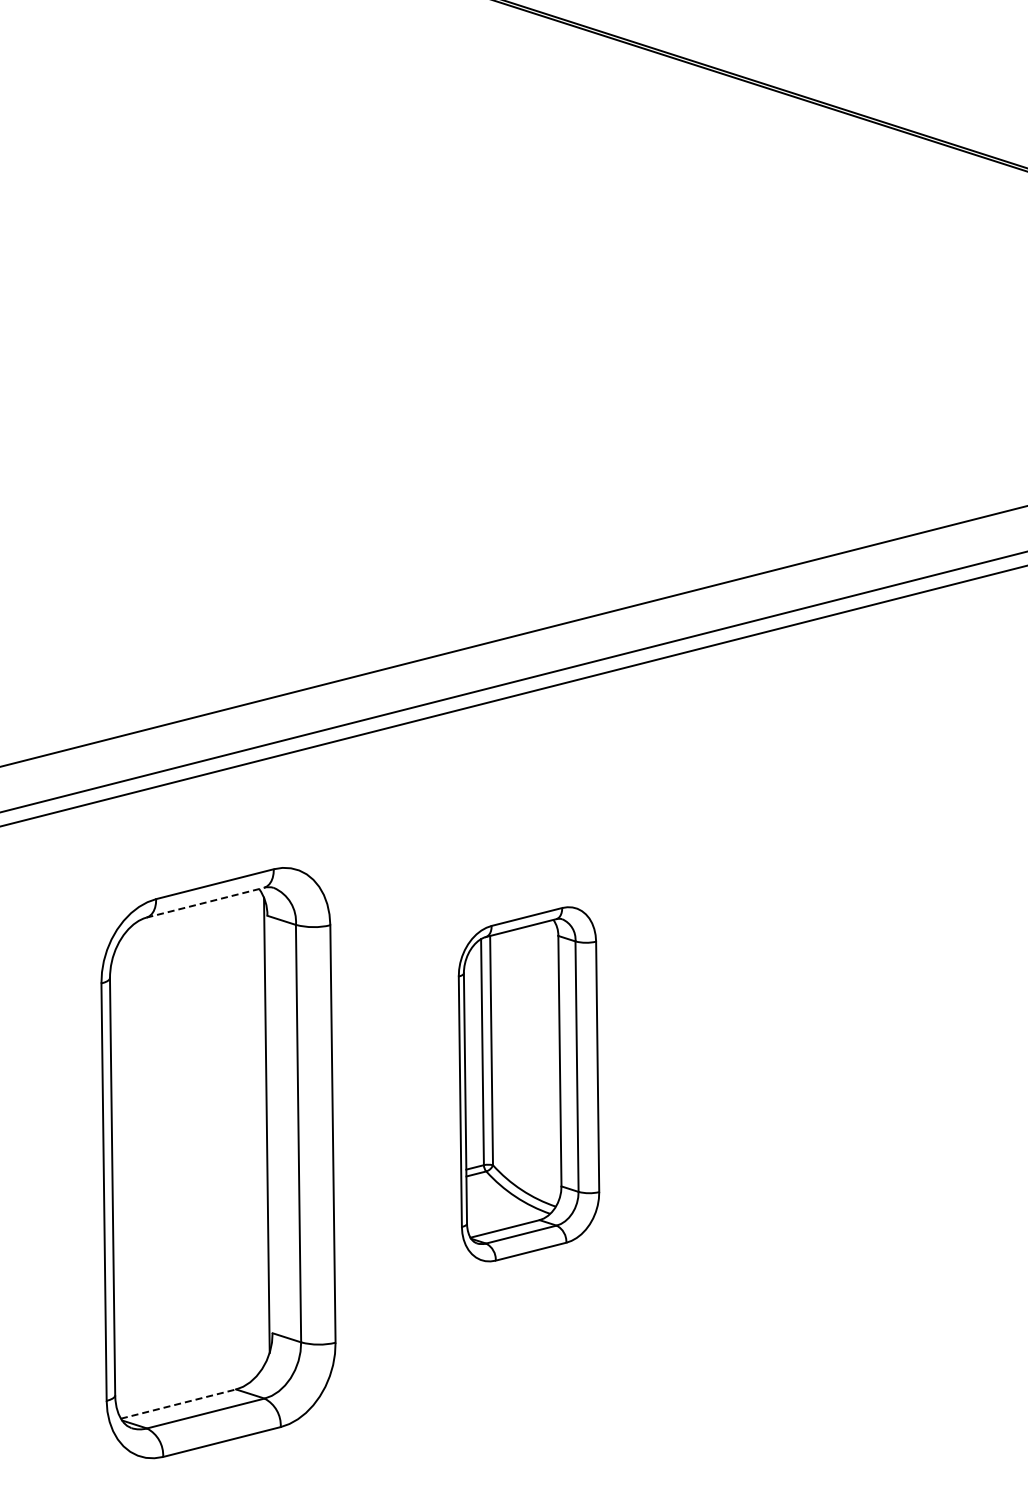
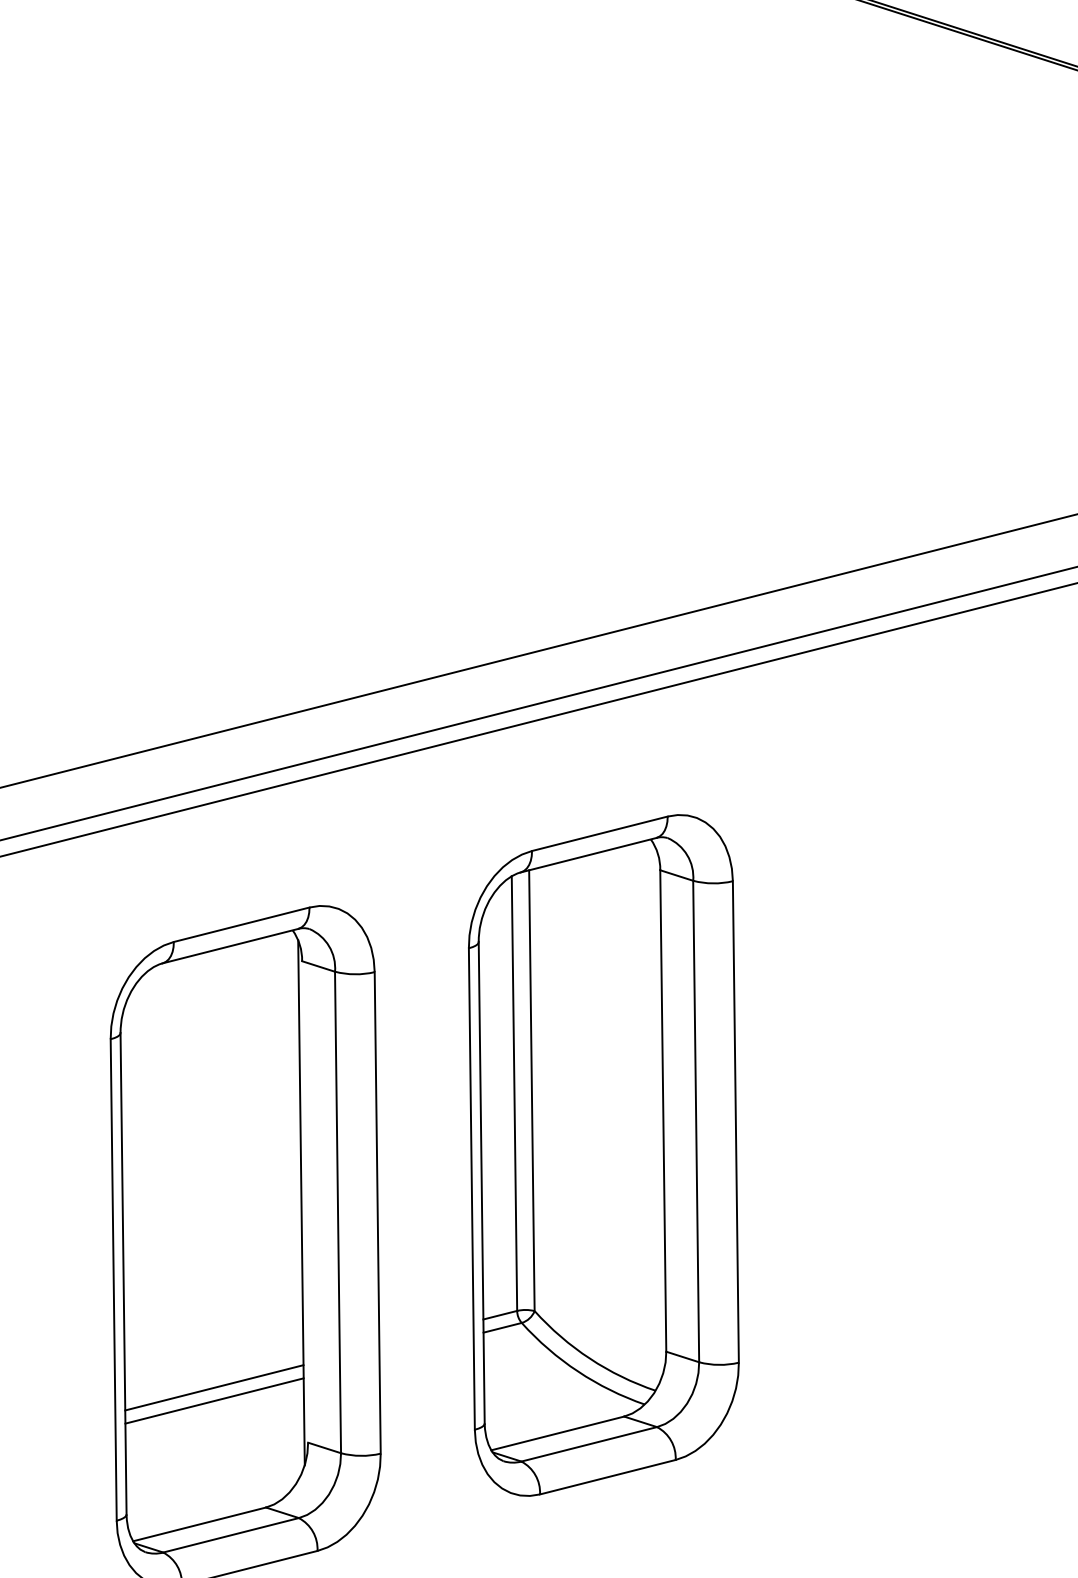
line: (205, 902) -> (230, 945), dashed -> solid
part: (528, 1084) -> (603, 1155), size x1.67
line: (191, 1285) -> (214, 1387), added
line: (191, 1296) -> (214, 1400), added
line: (179, 1403) -> (200, 1523), dashed -> solid

